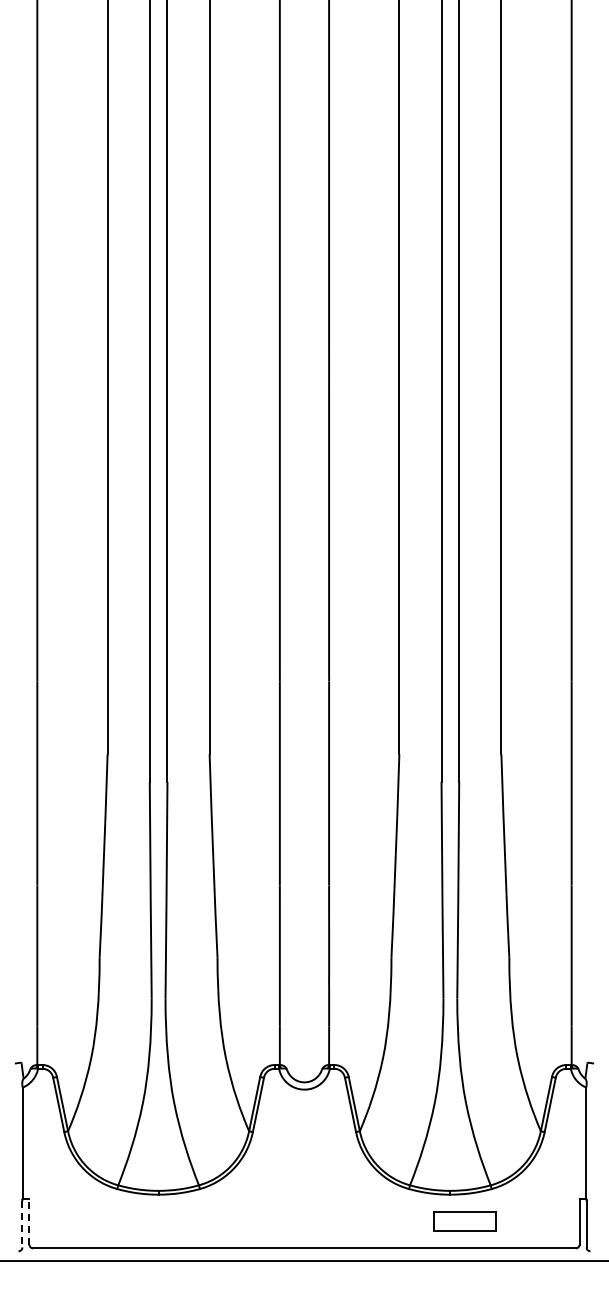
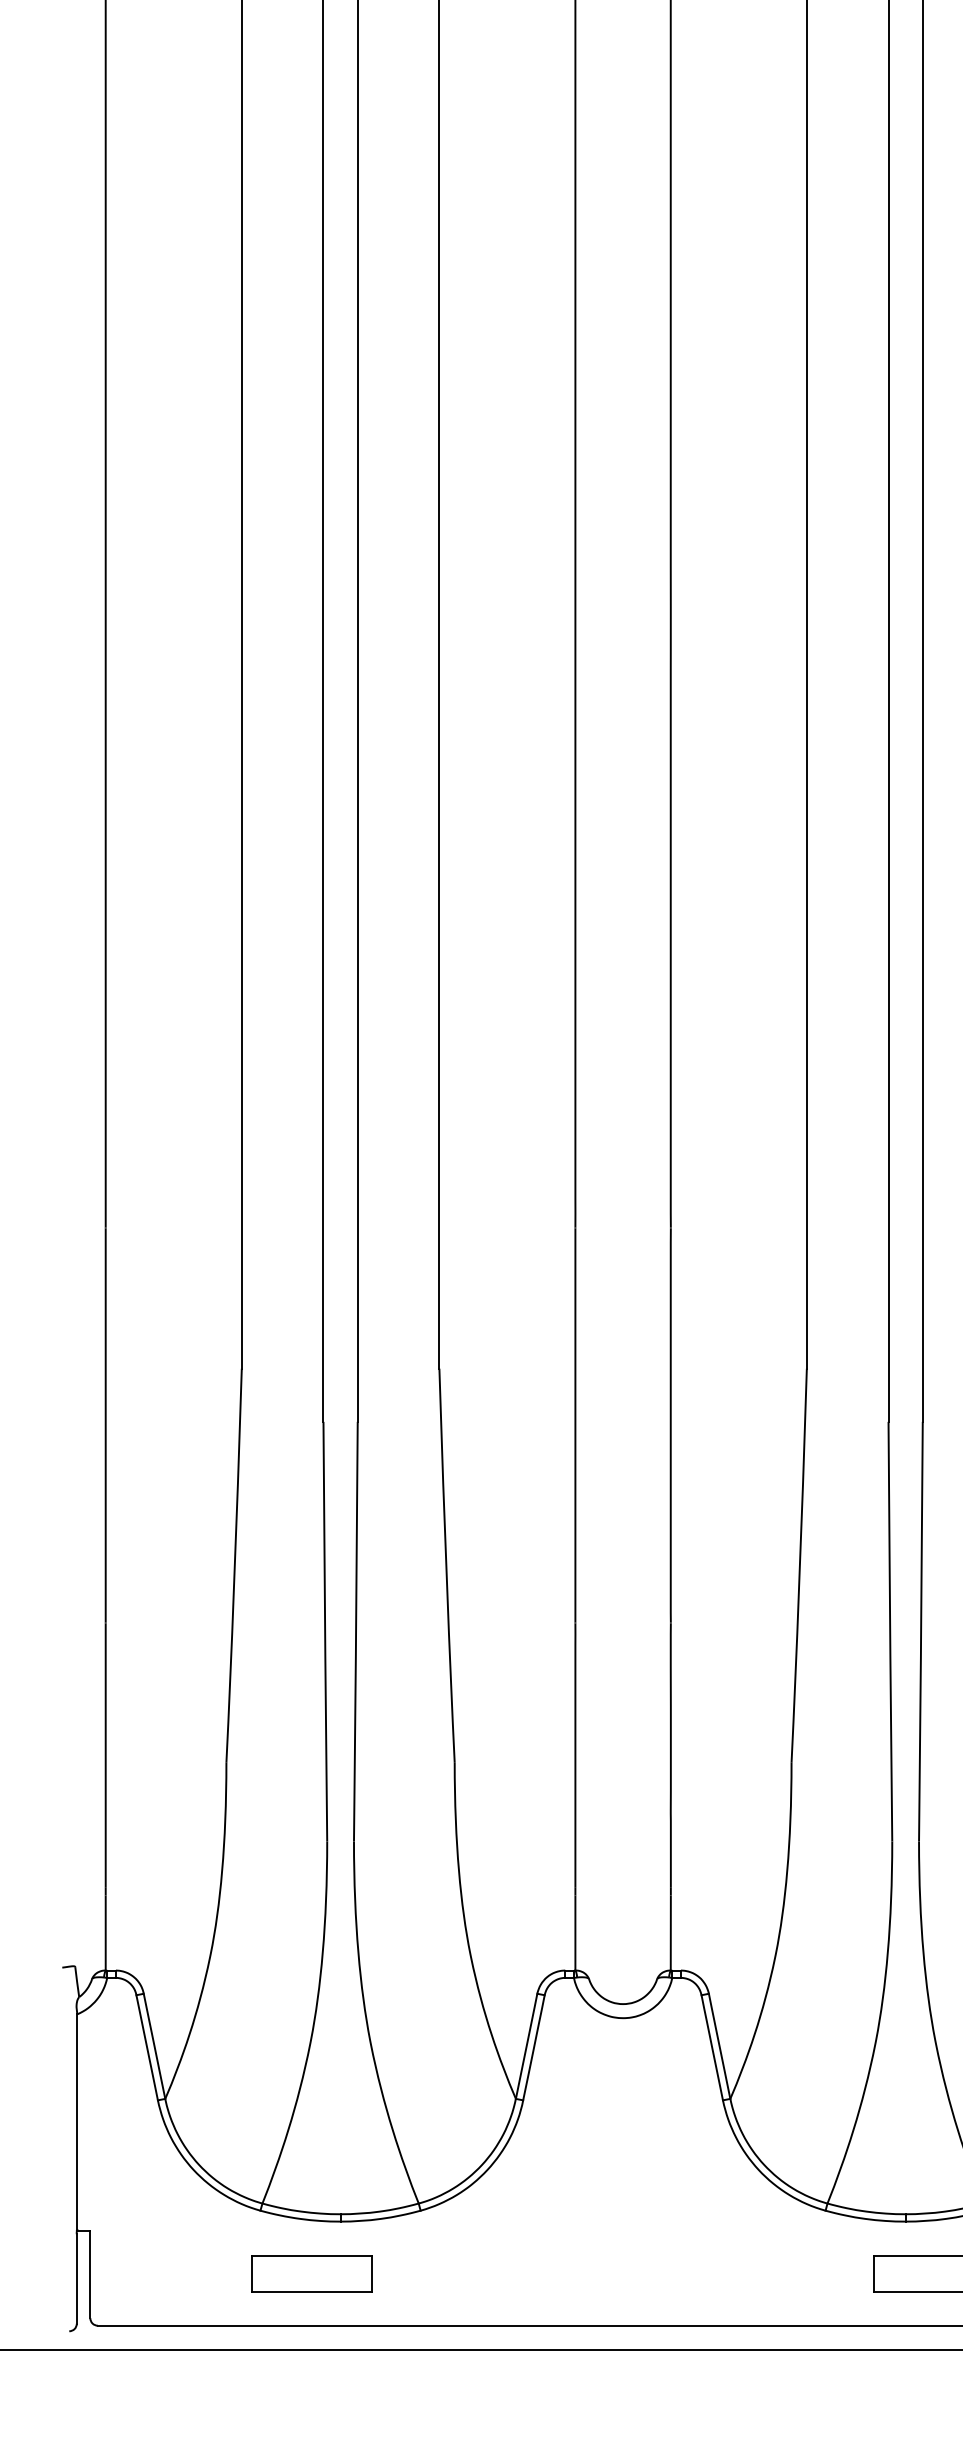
line: (29, 1221) -> (90, 2273), dashed -> solid
part: (143, 1221) -> (311, 2273), added
line: (22, 1224) -> (76, 2279), dashed -> solid

